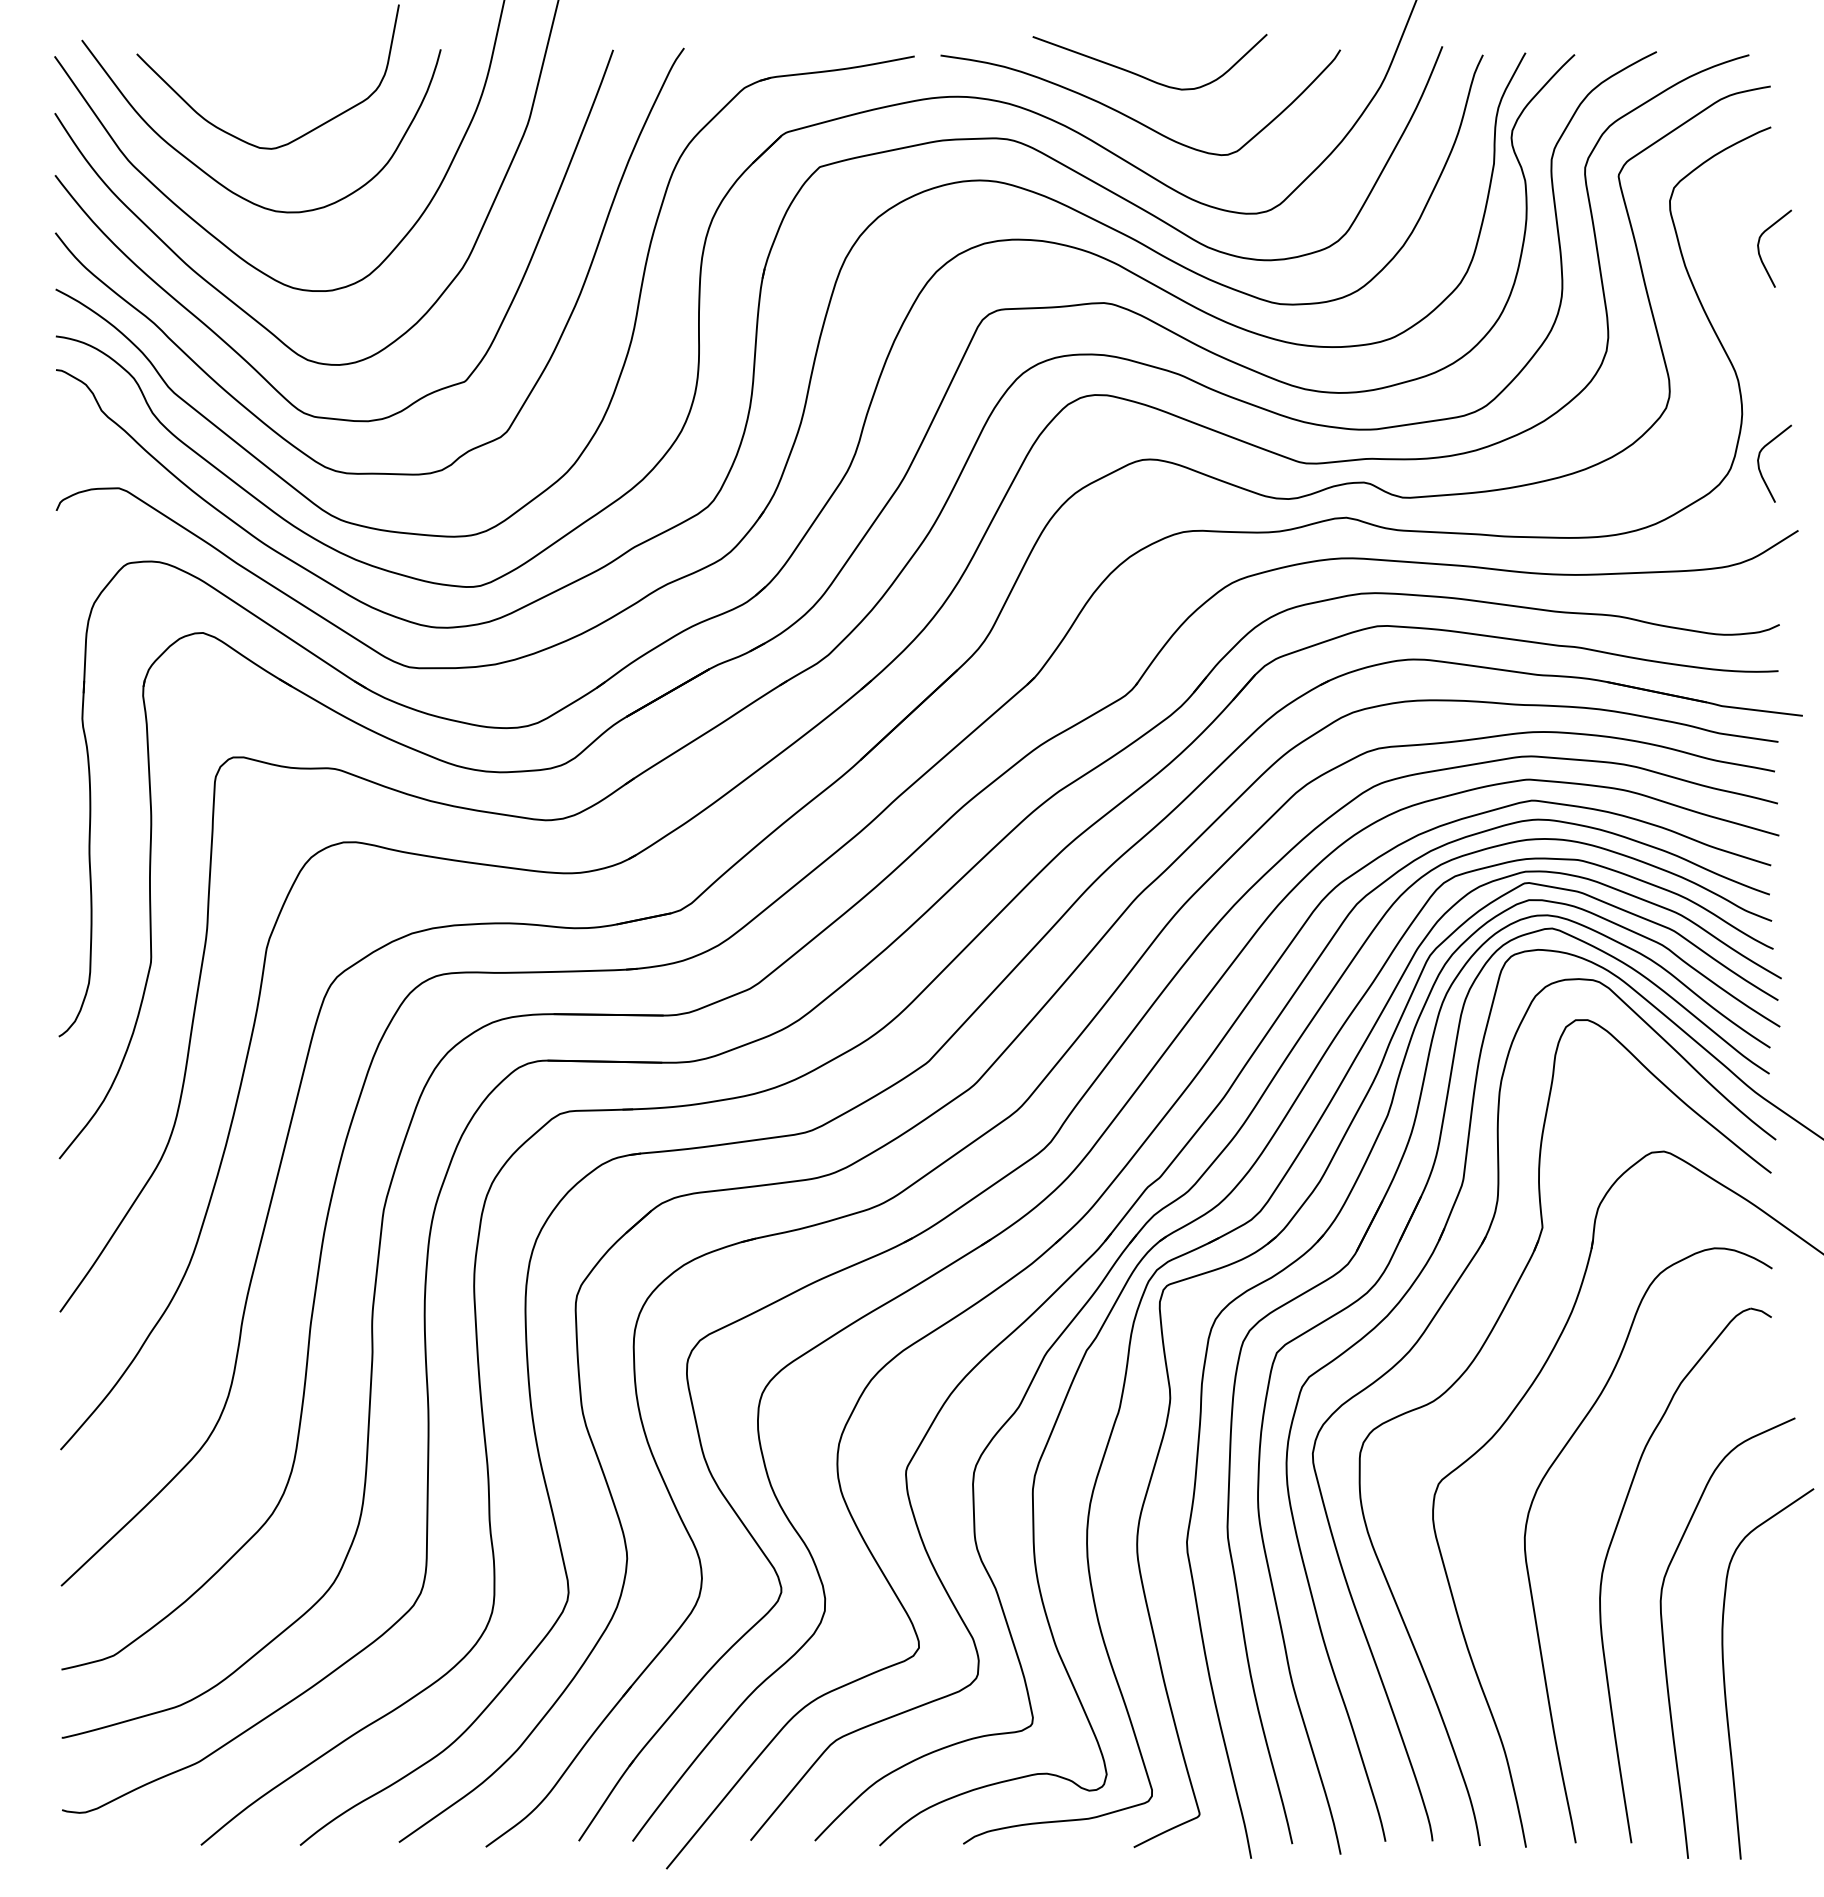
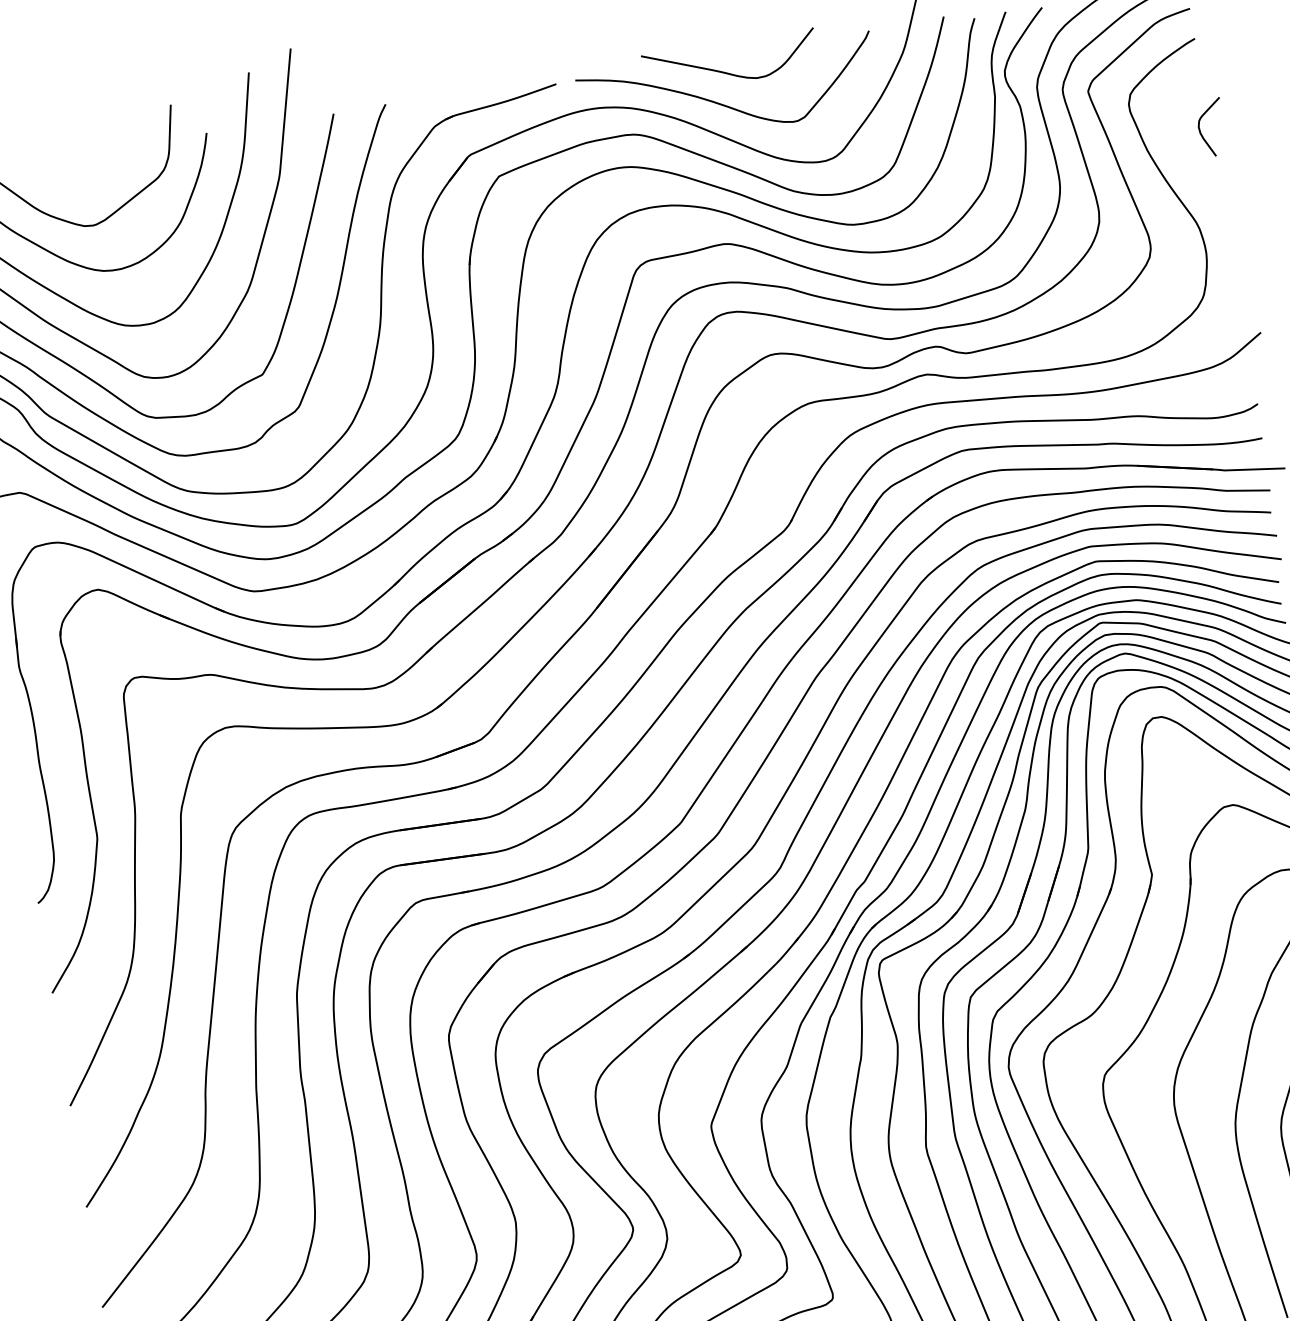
curve: (1759, 463) -> (1224, 287), removed

